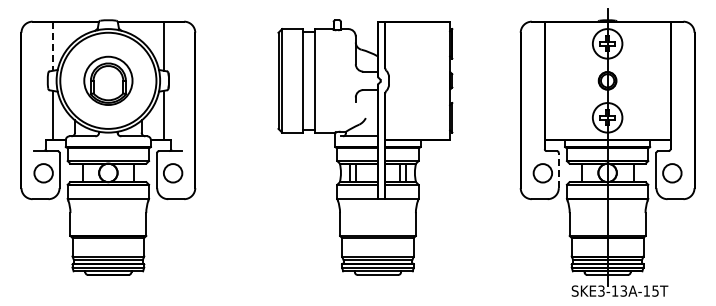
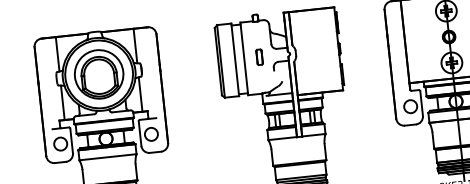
line: (52, 46) -> (57, 54), dashed -> solid
part: (108, 80) -> (99, 74), size x1.43
part: (336, 80) -> (259, 57), added
line: (558, 170) -> (421, 103), dashed -> solid

